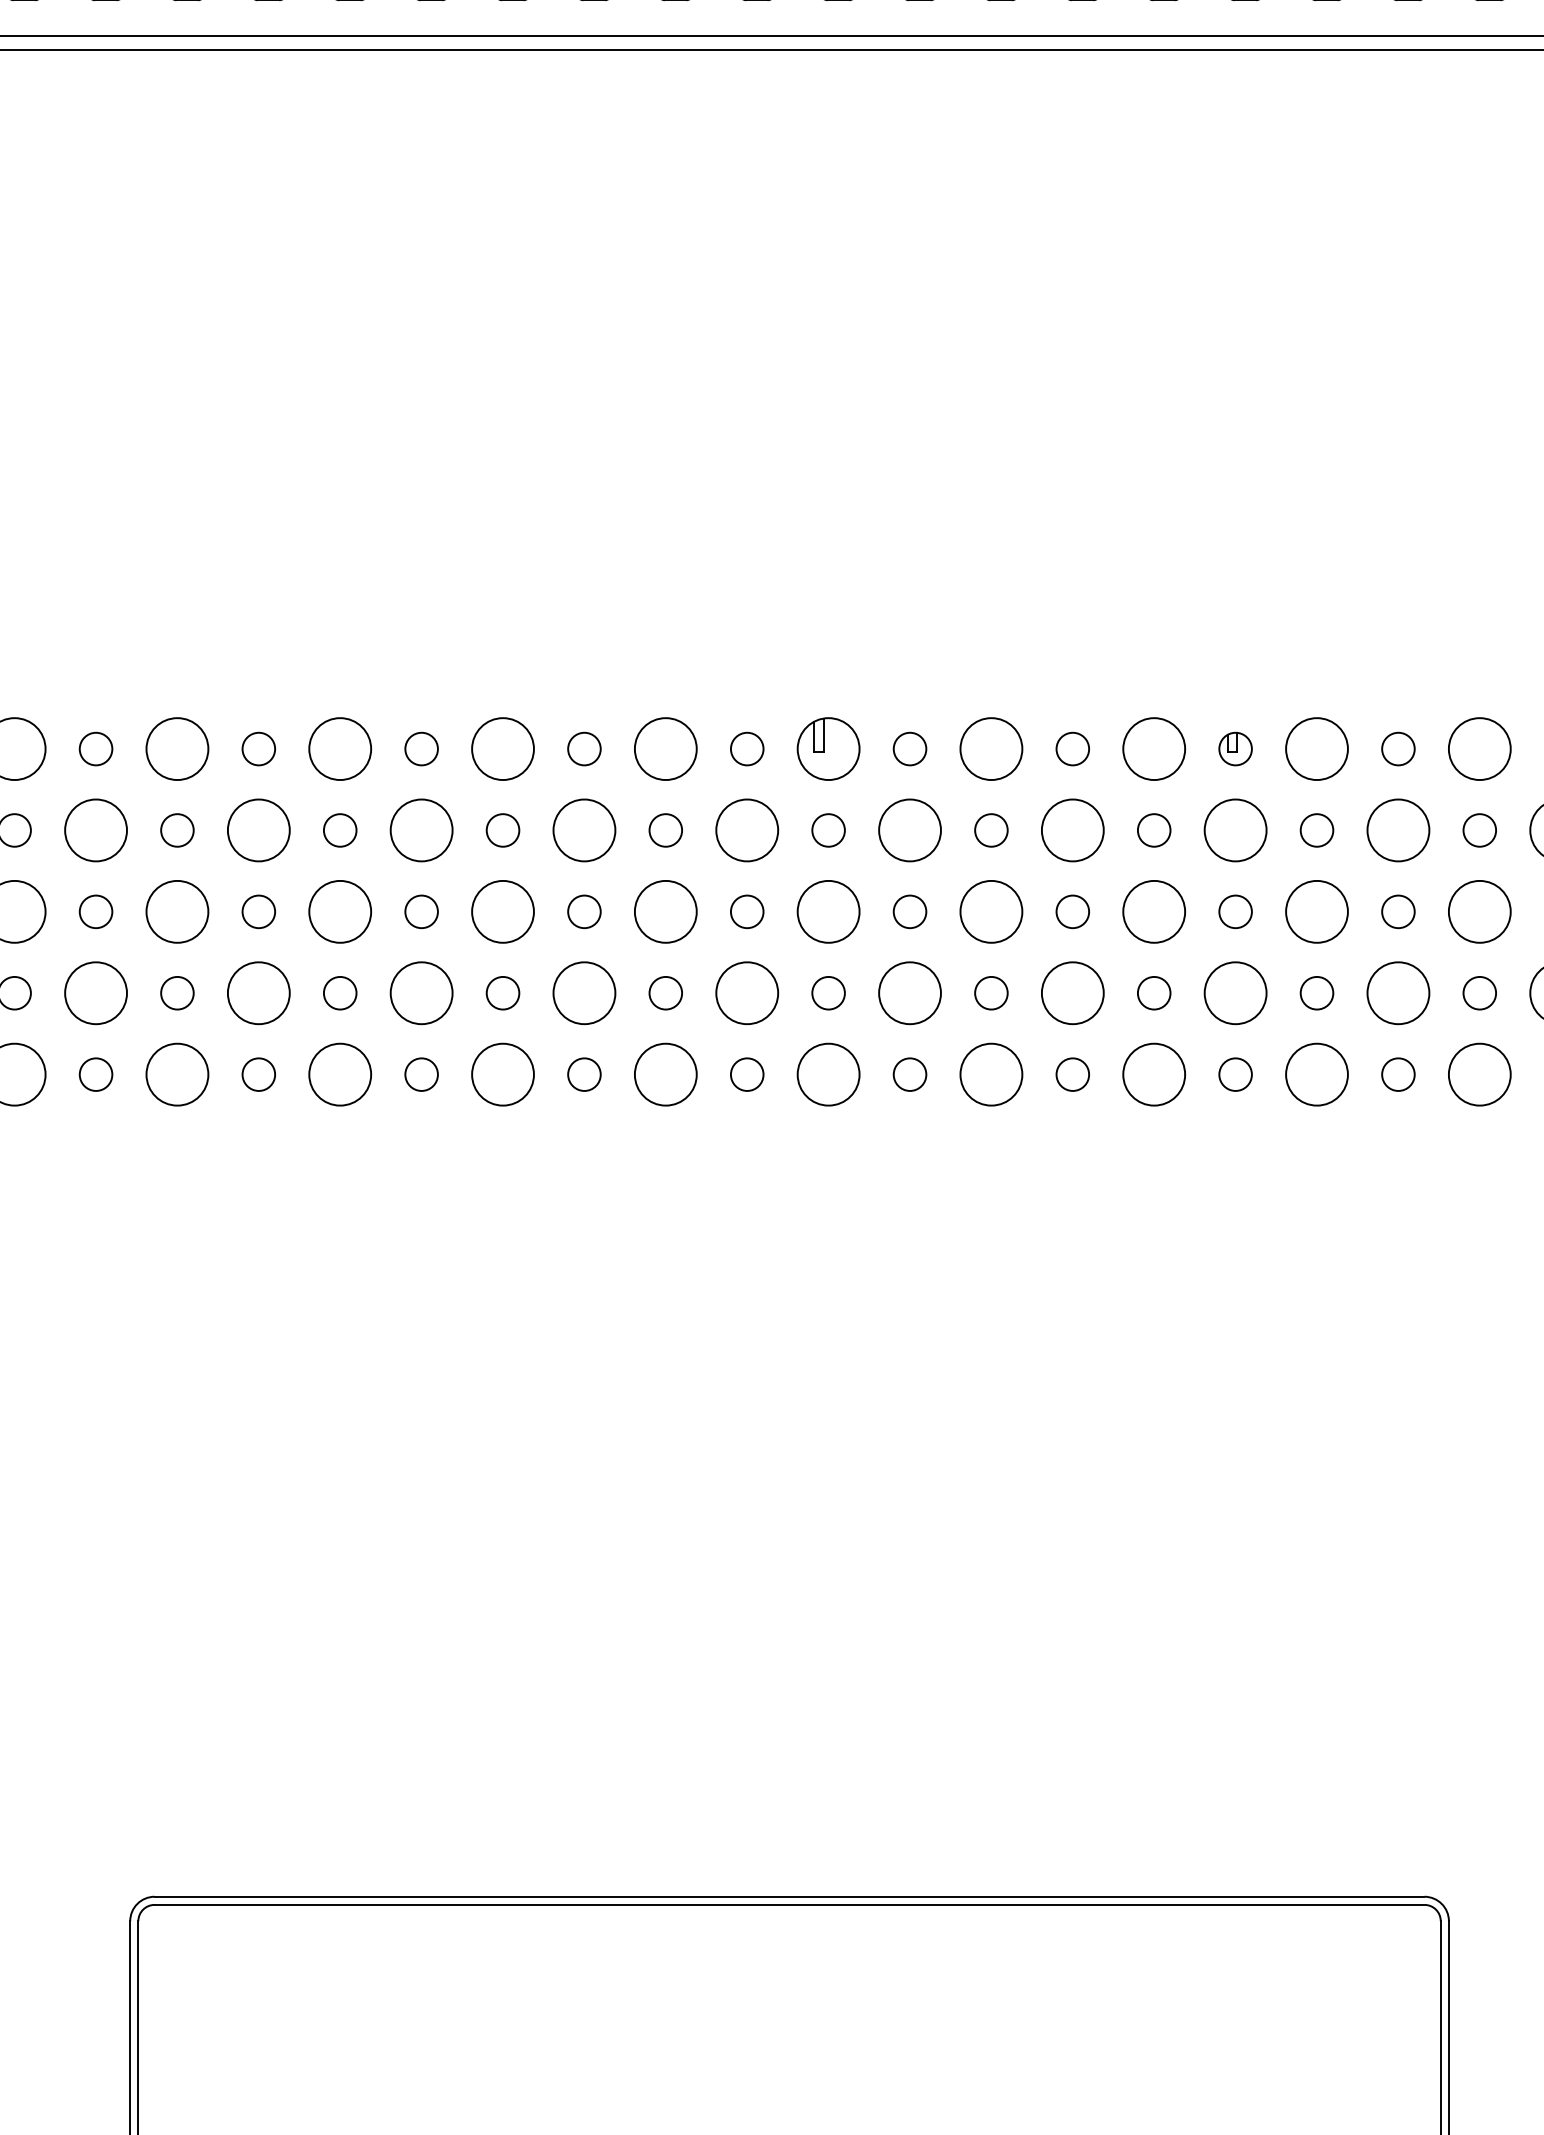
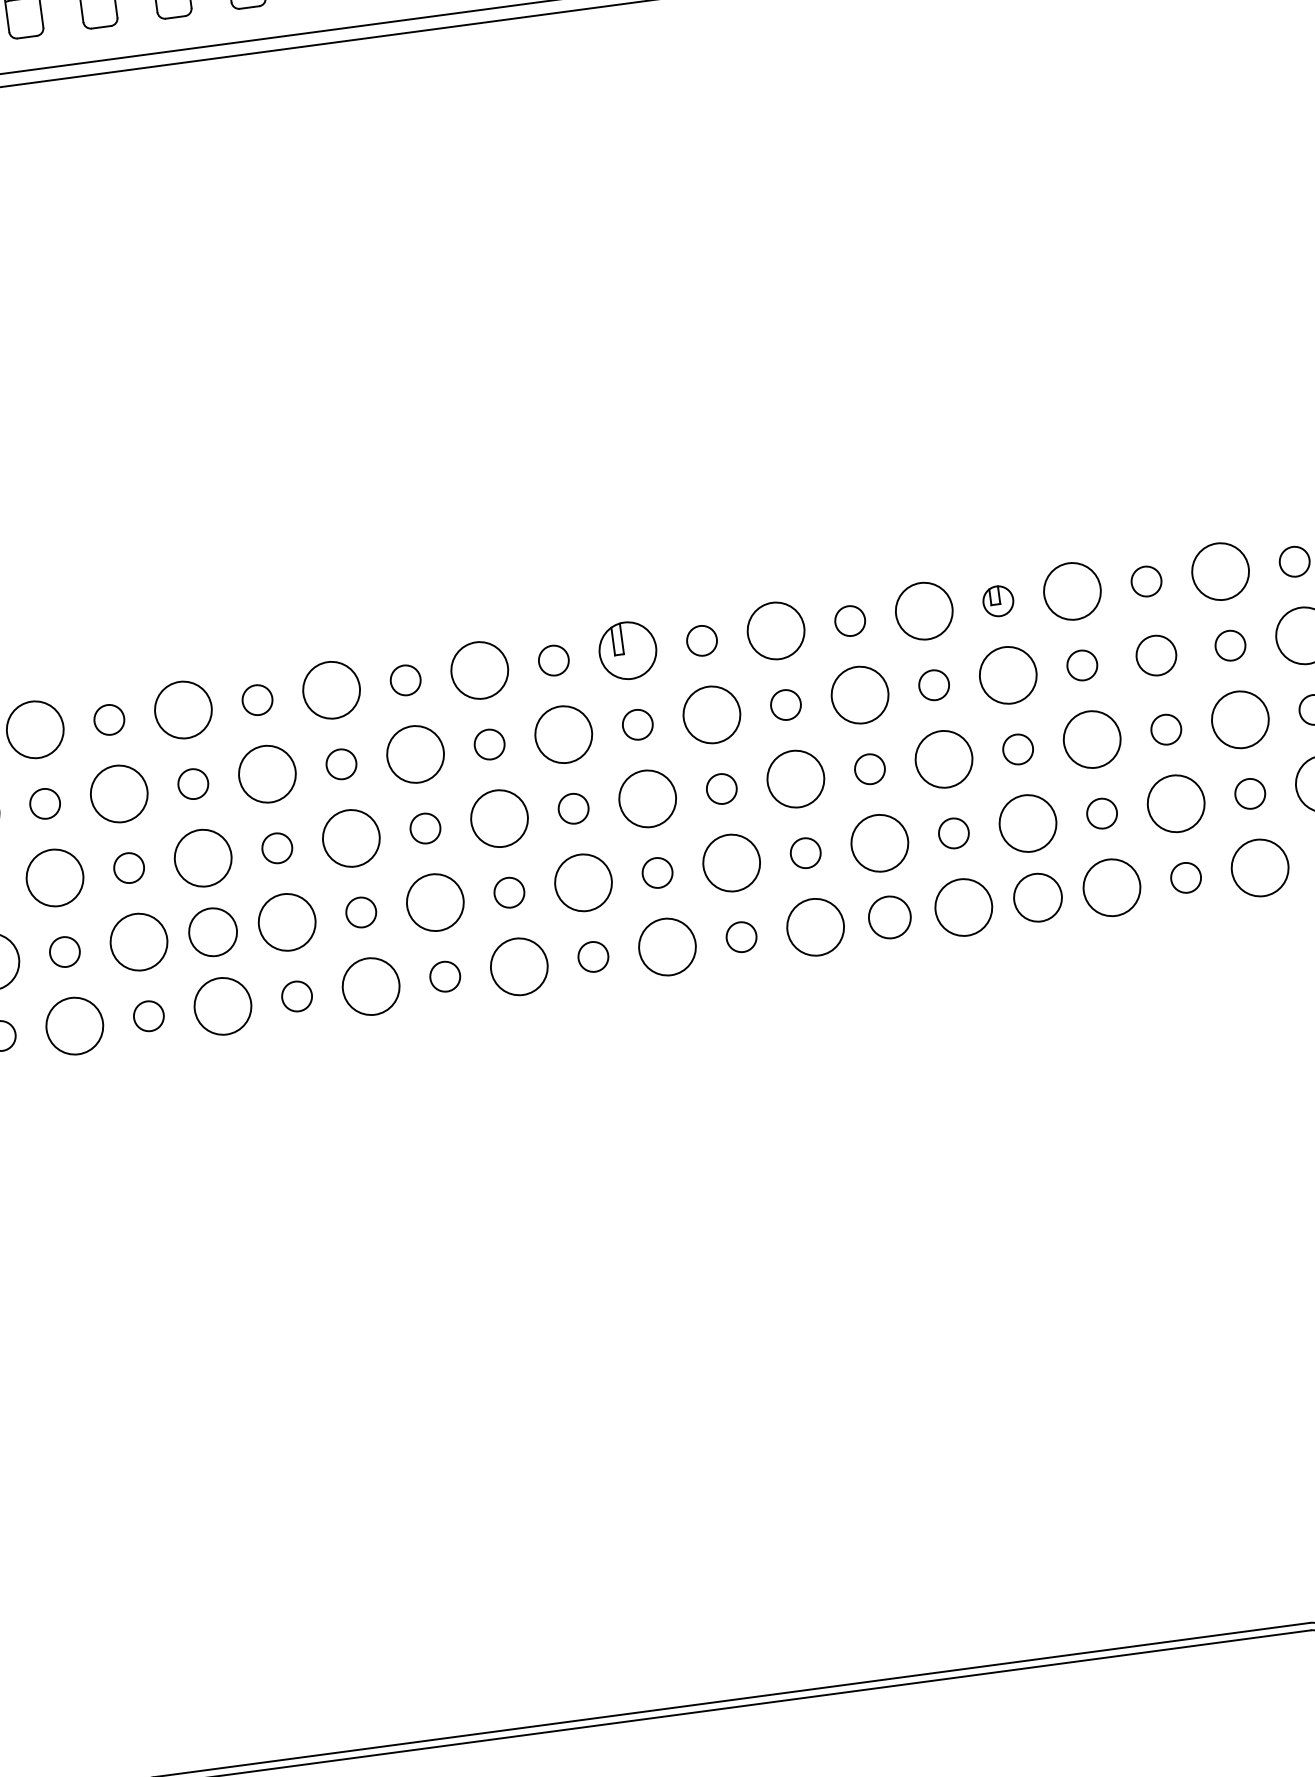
circle: (1398, 830) -> (1156, 655), size x0.7
circle: (339, 992) -> (212, 931), size x1.6
circle: (1072, 1074) -> (889, 917), size x1.4
circle: (1235, 1074) -> (1037, 897), size x1.6

